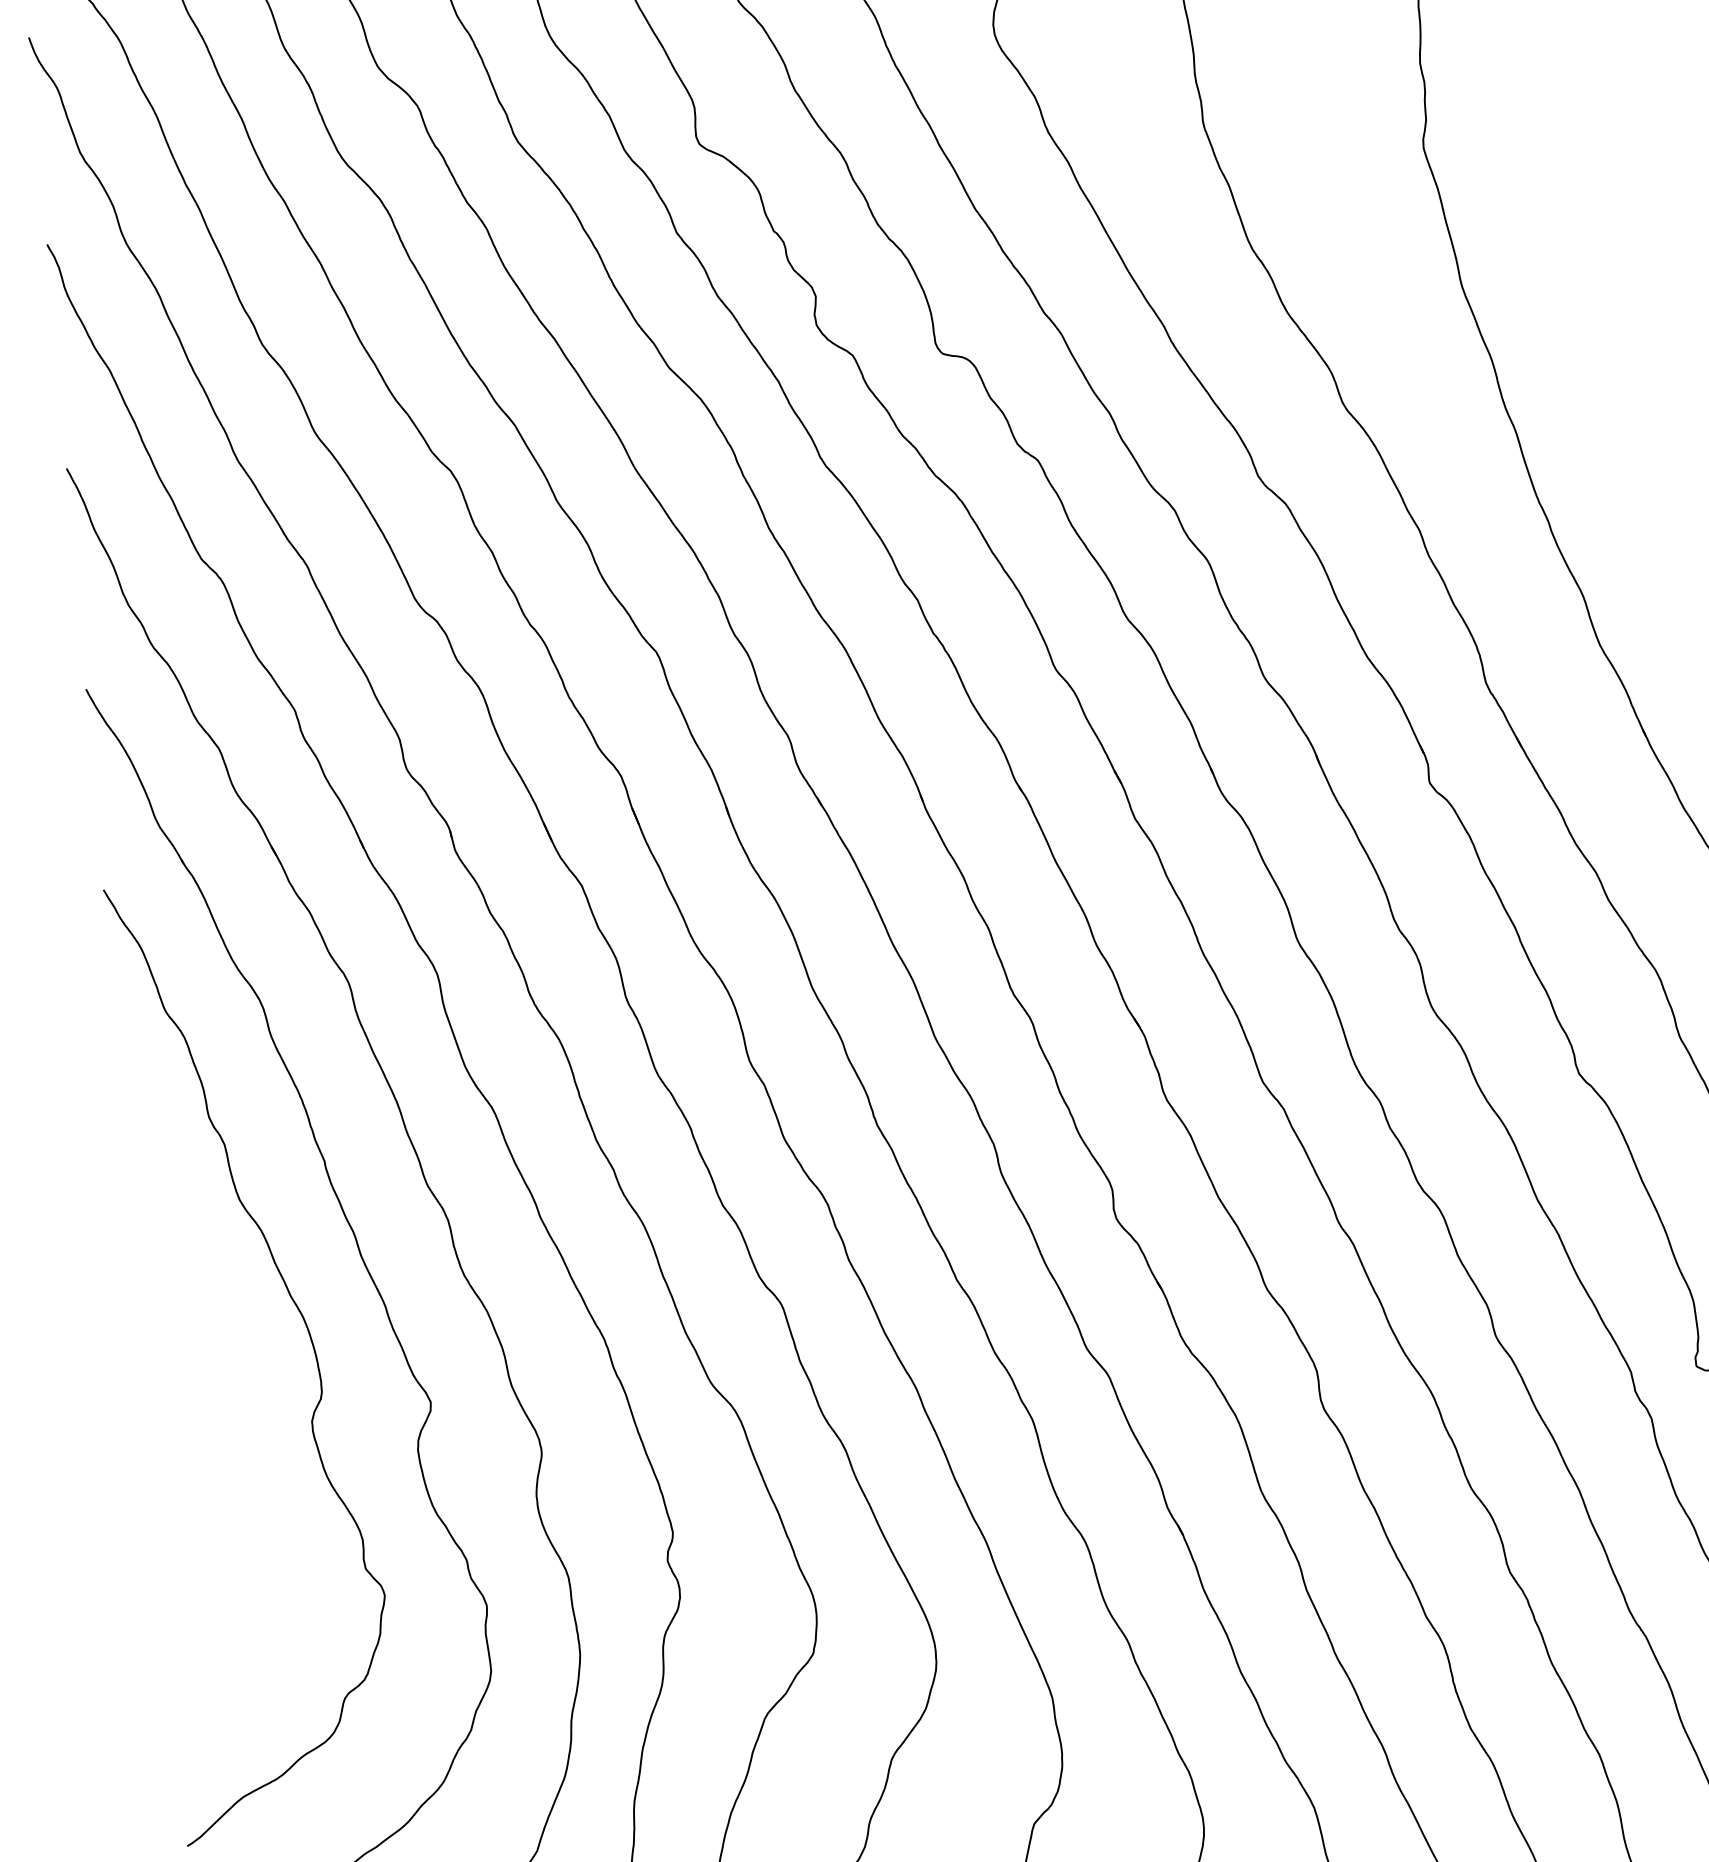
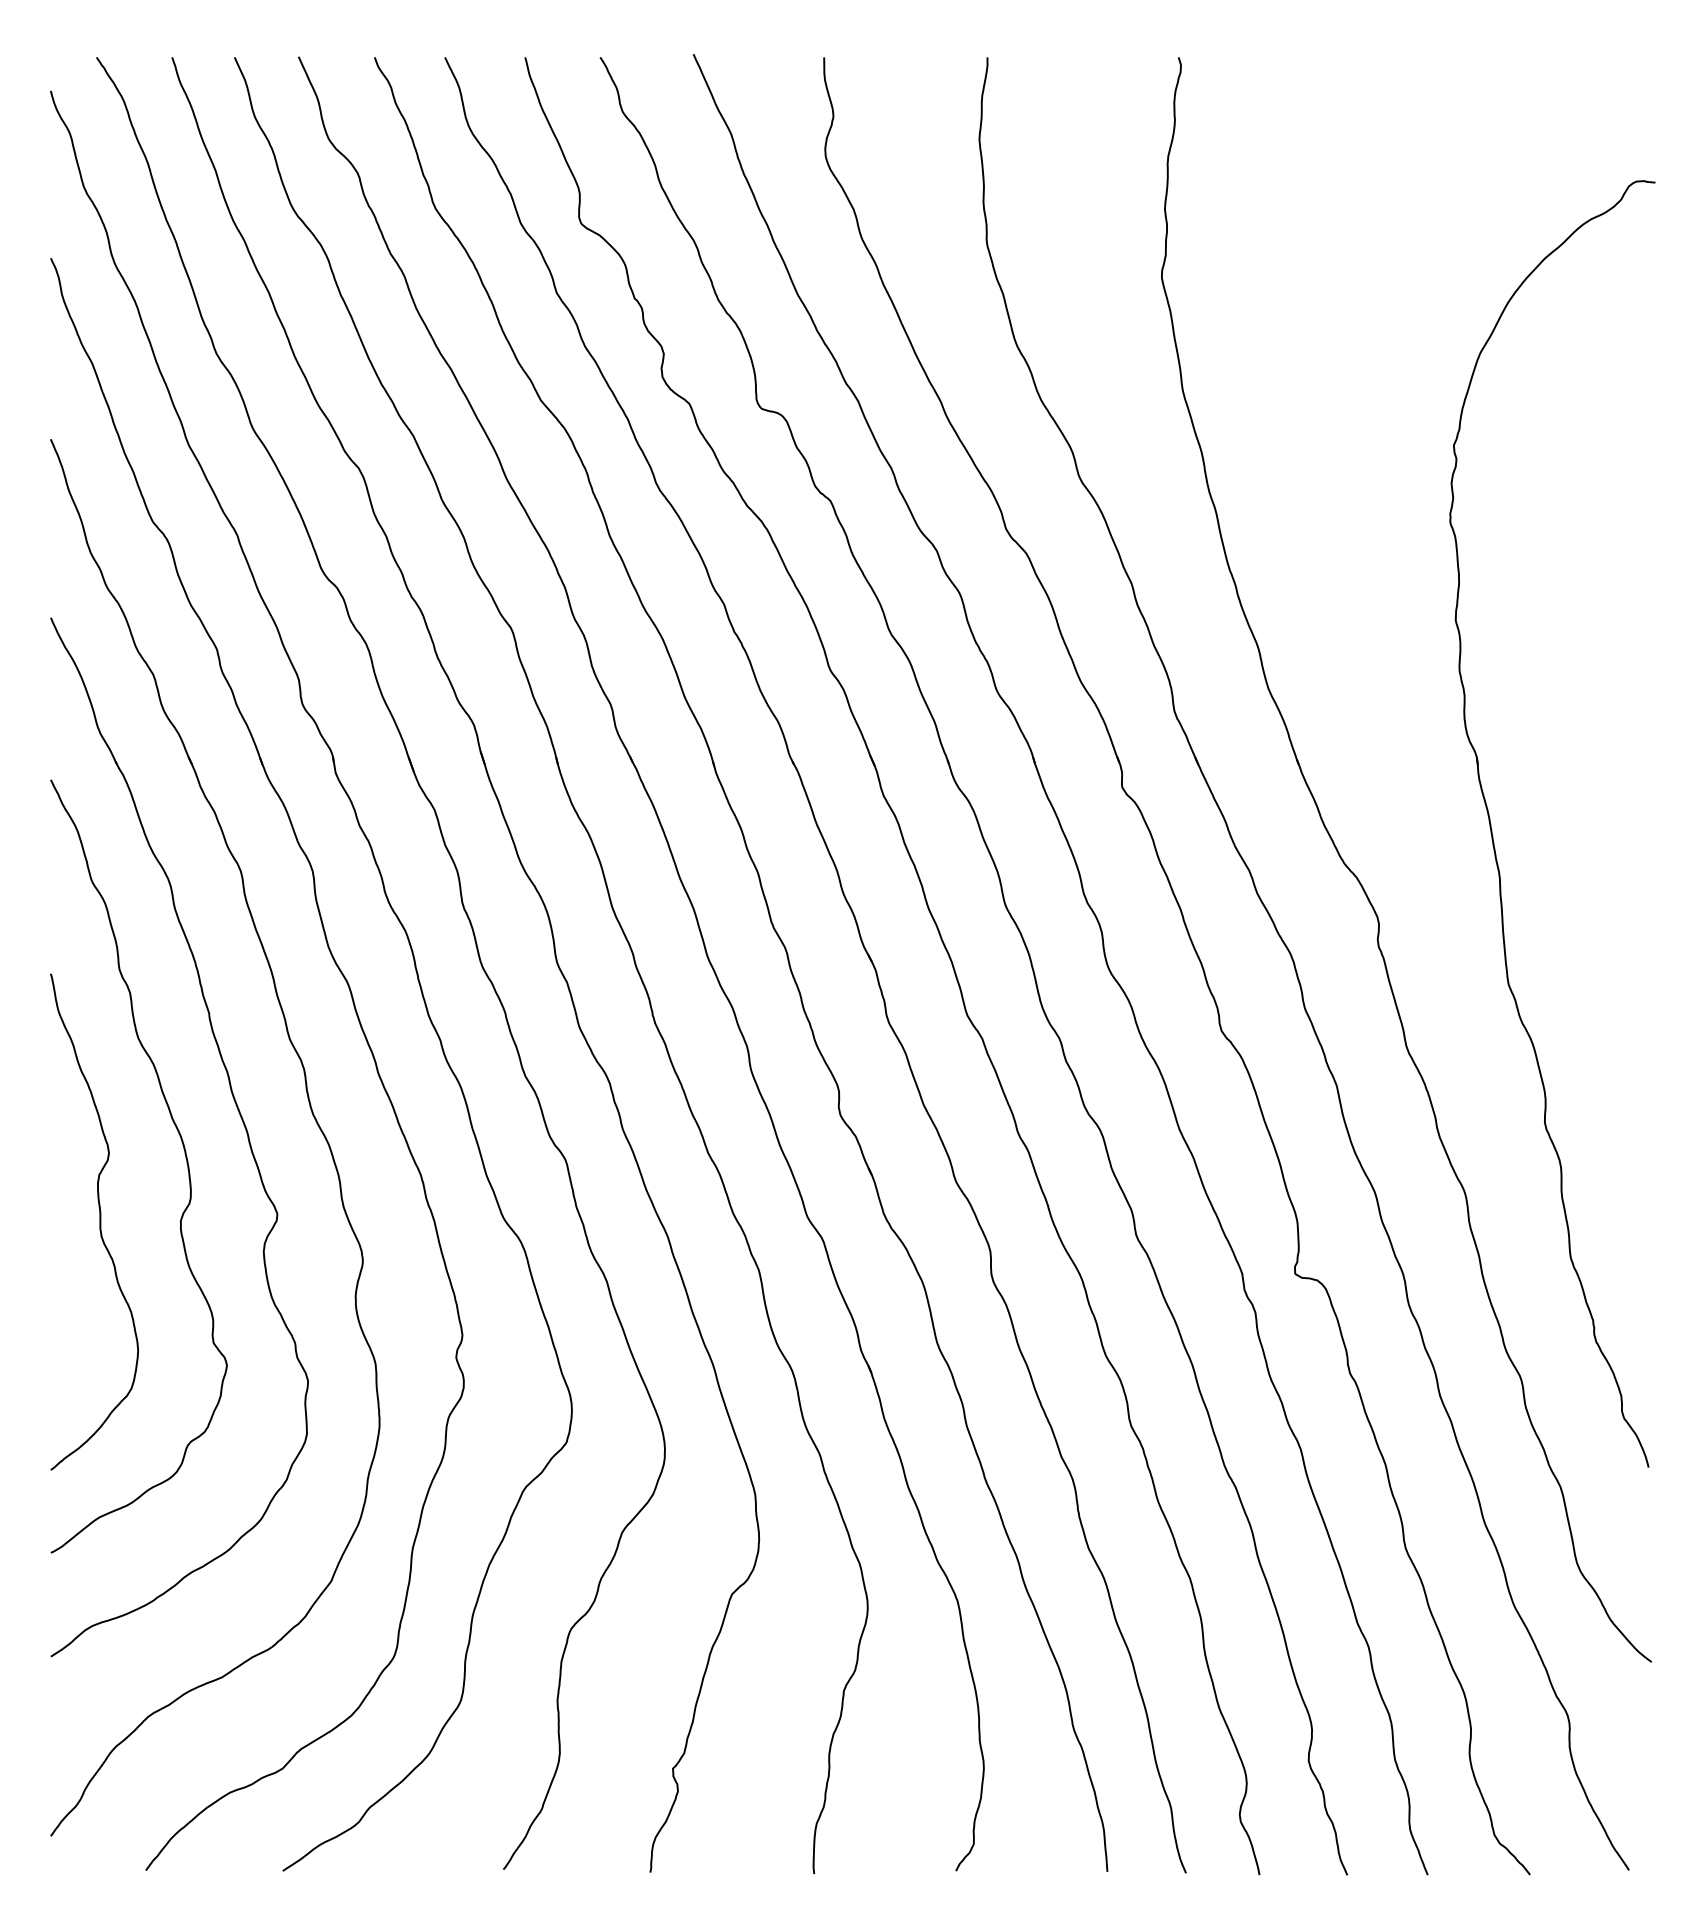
curve: (211, 1430) -> (99, 1221), added

